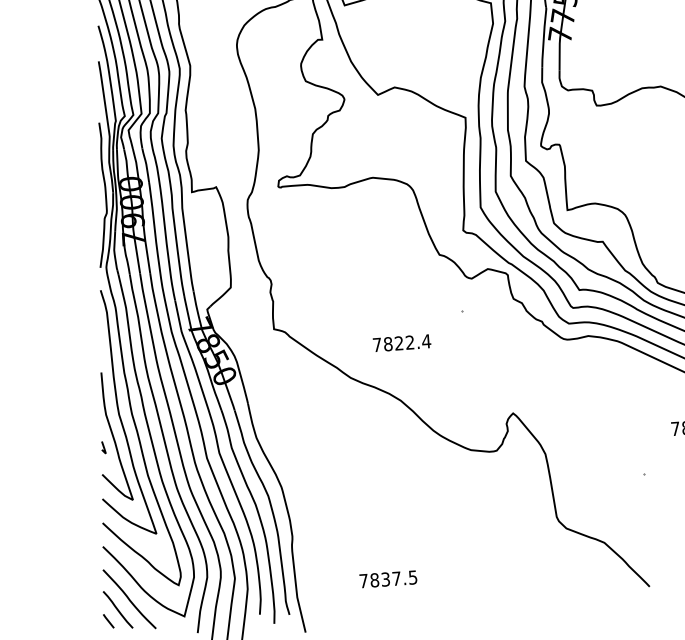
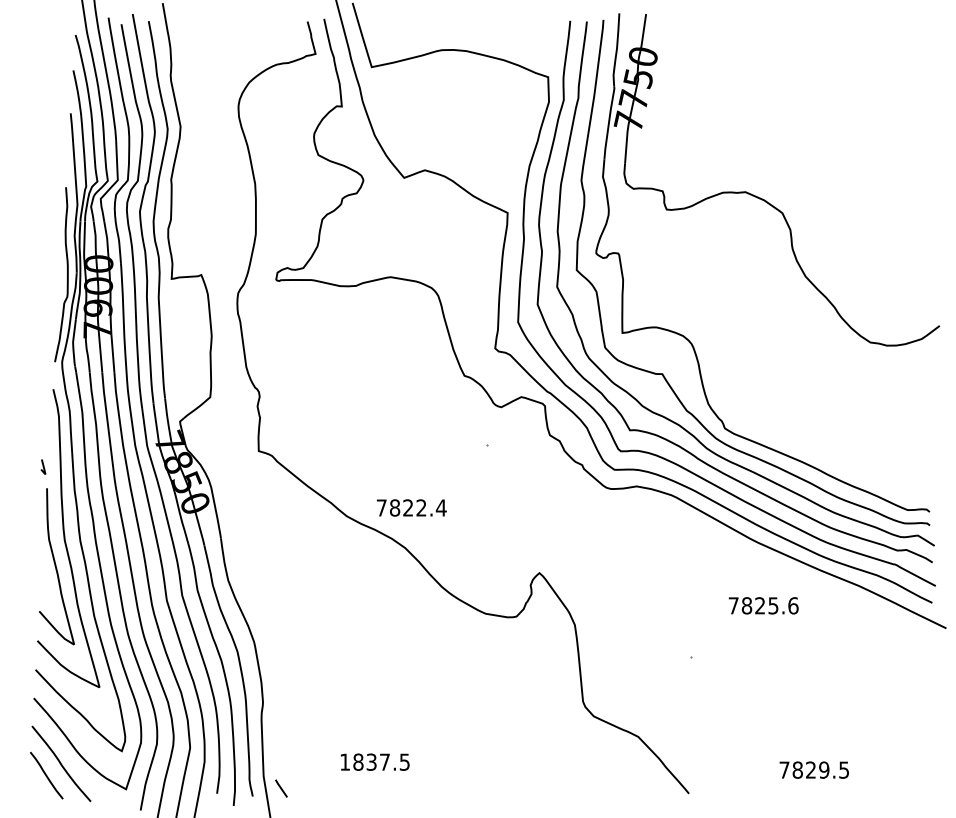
text: (401, 342) -> (411, 507), moved
line: (103, 447) -> (43, 466), moved
text: (363, 580) -> (344, 761), 7837.5 -> 1837.5
line: (108, 621) -> (281, 788), moved

